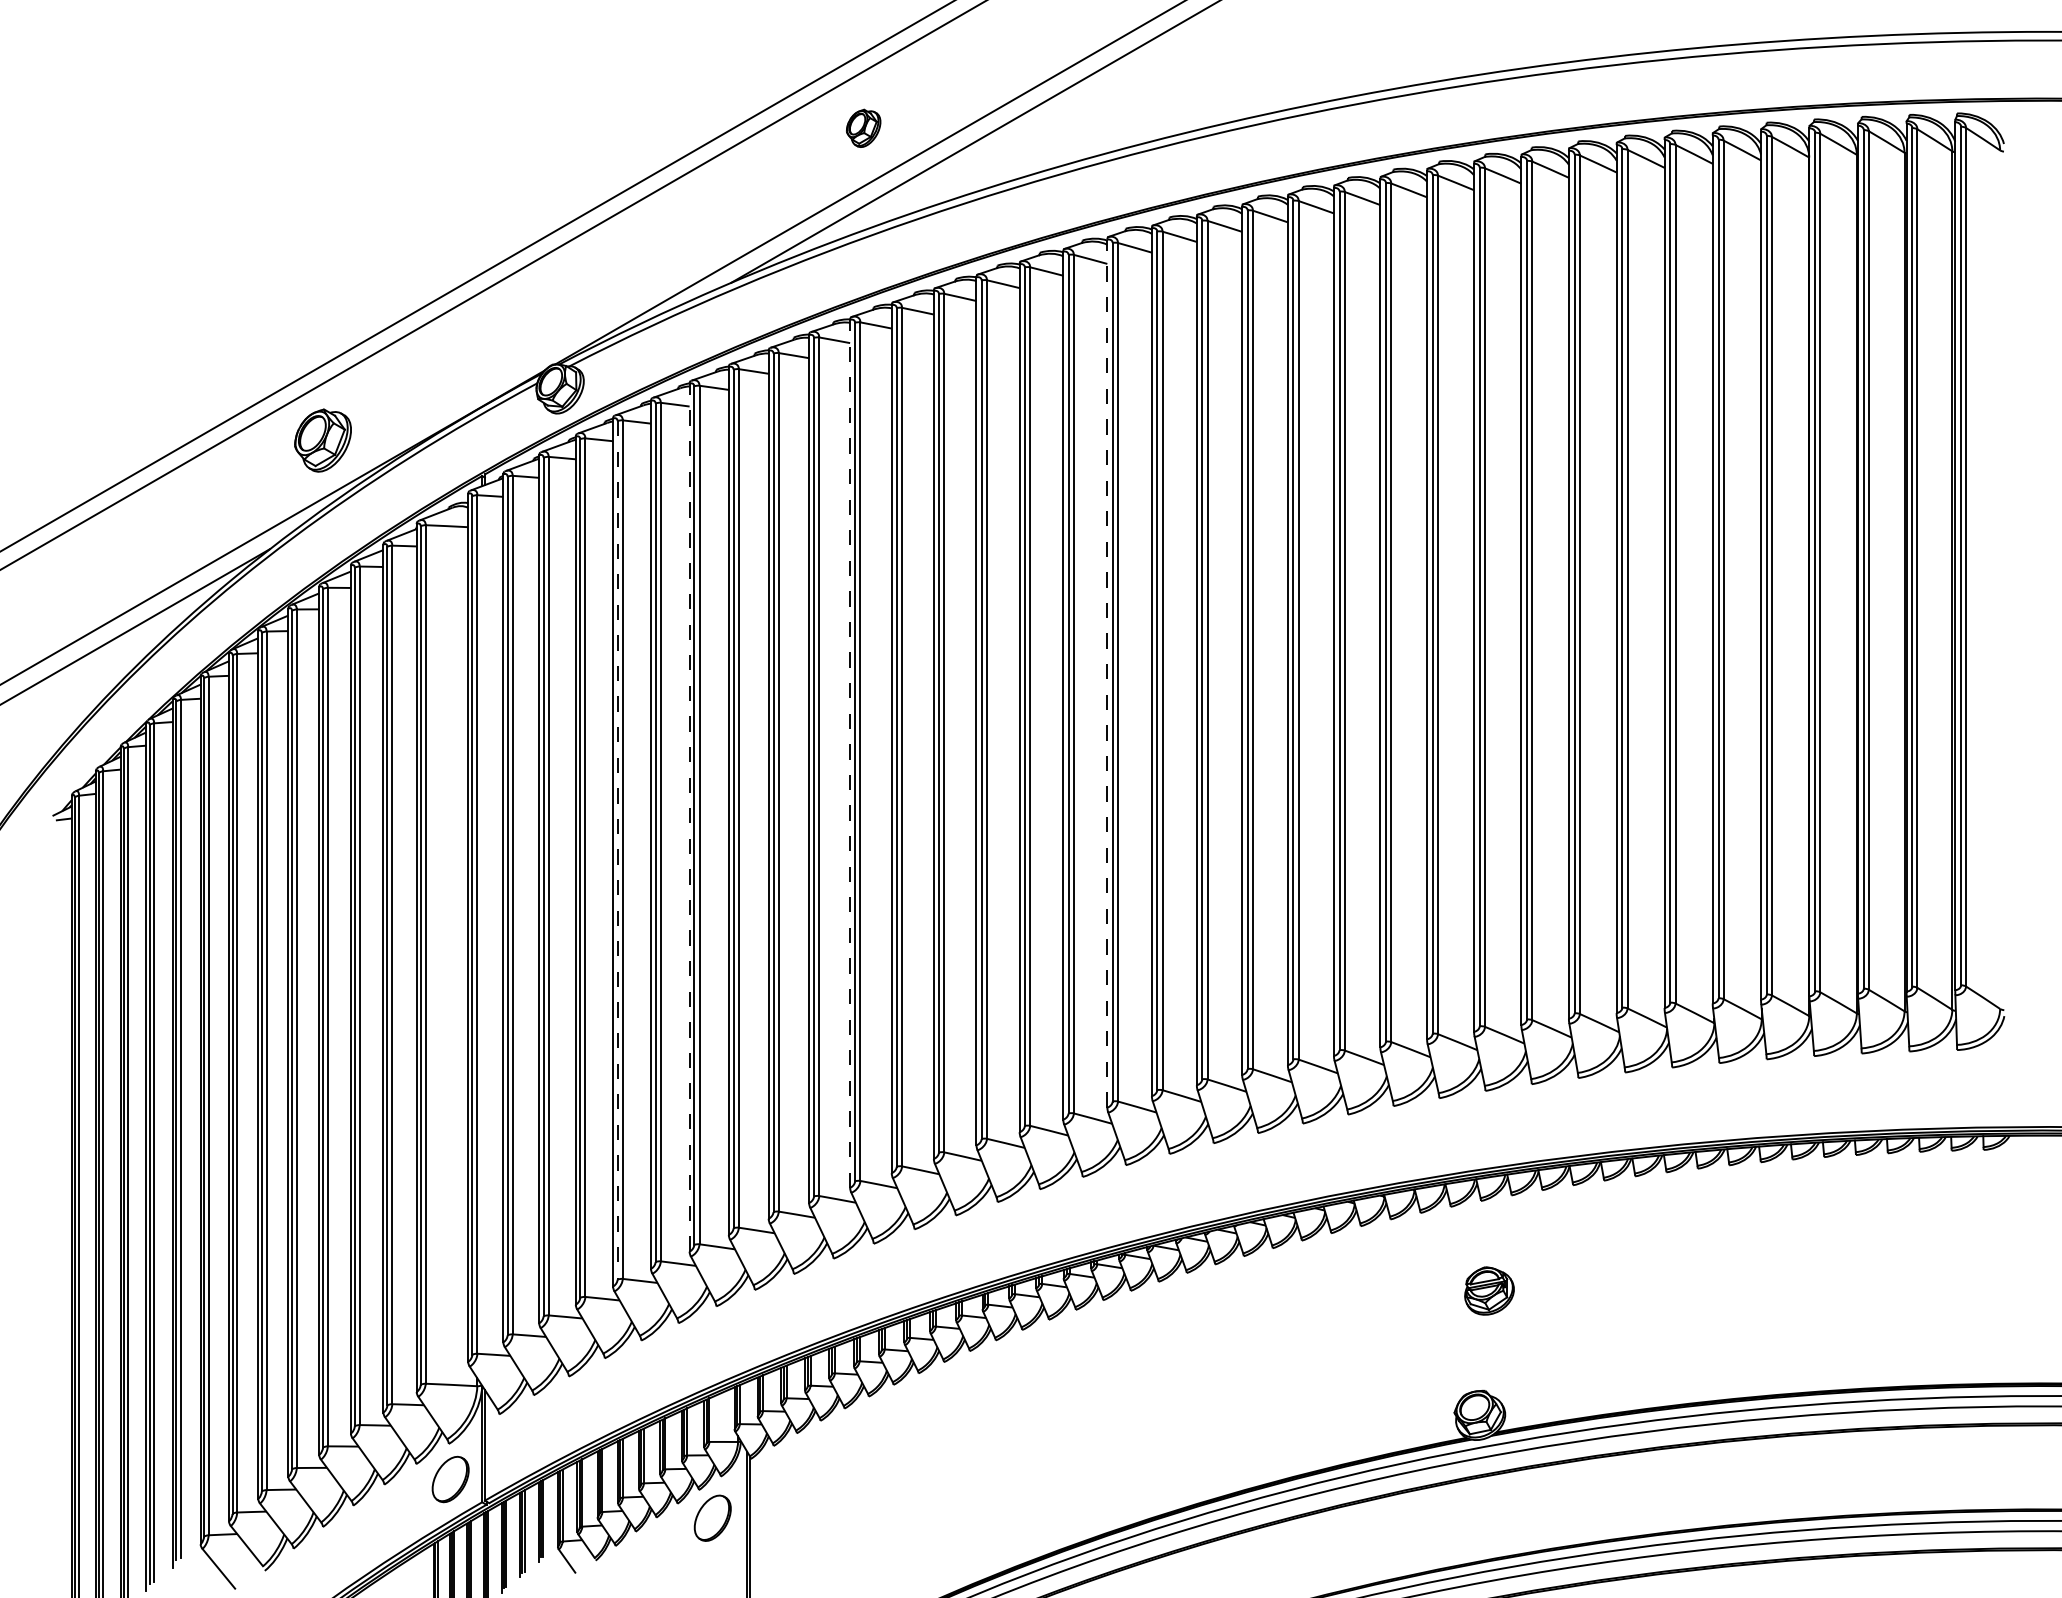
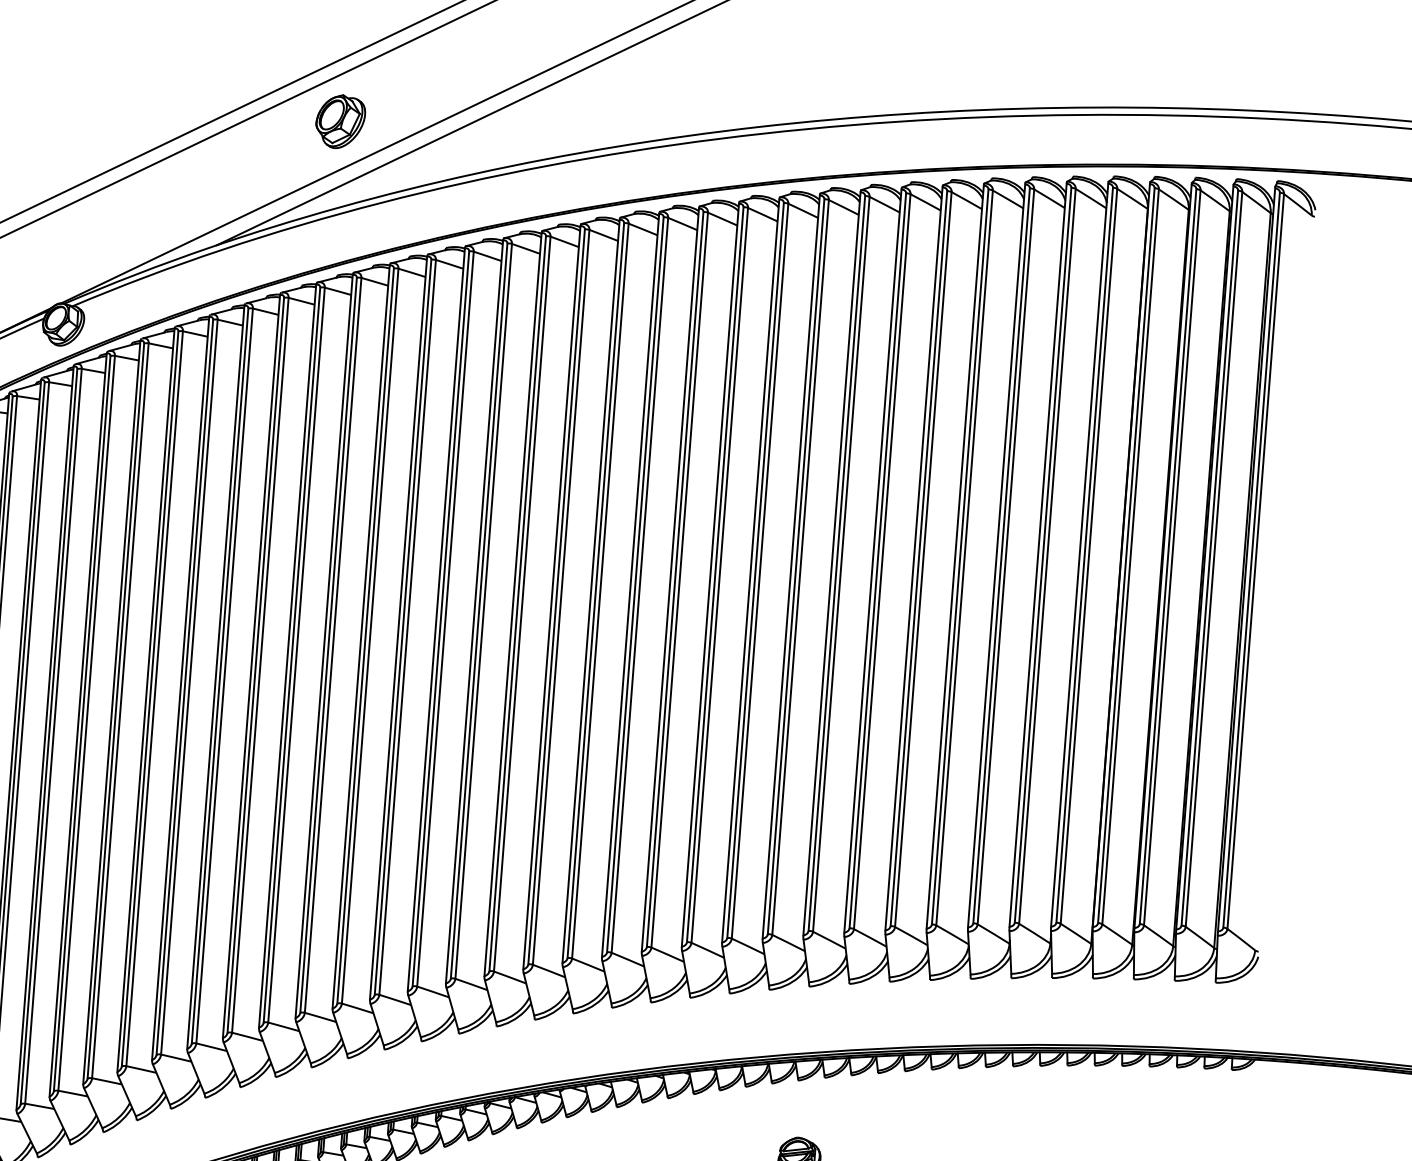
part: (863, 128) -> (340, 121), size x1.67
line: (1107, 673) -> (513, 604), dashed -> solid
line: (850, 753) -> (287, 656), dashed -> solid
line: (689, 817) -> (145, 700), dashed -> solid
line: (617, 850) -> (82, 723), dashed -> solid

